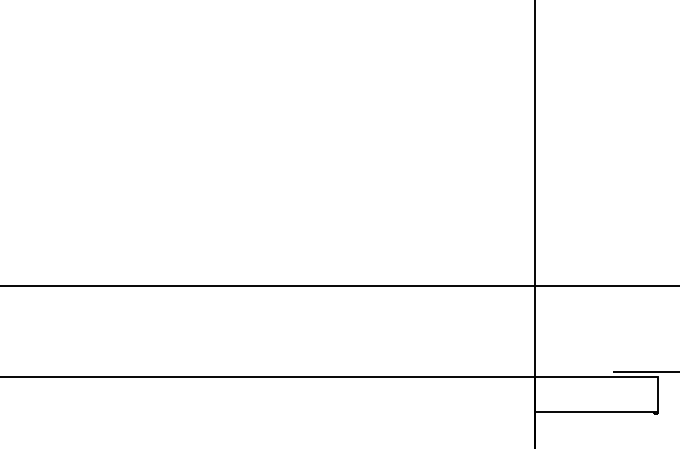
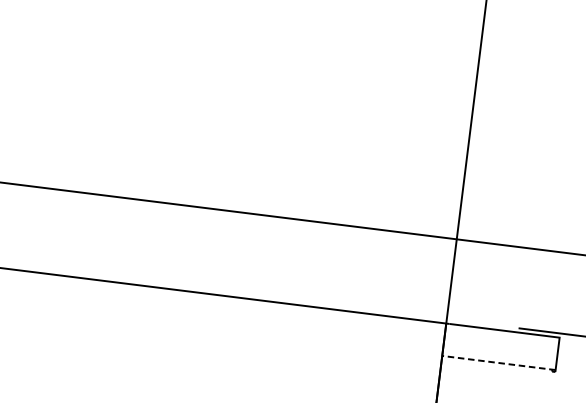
line: (595, 412) -> (498, 363), solid -> dashed

